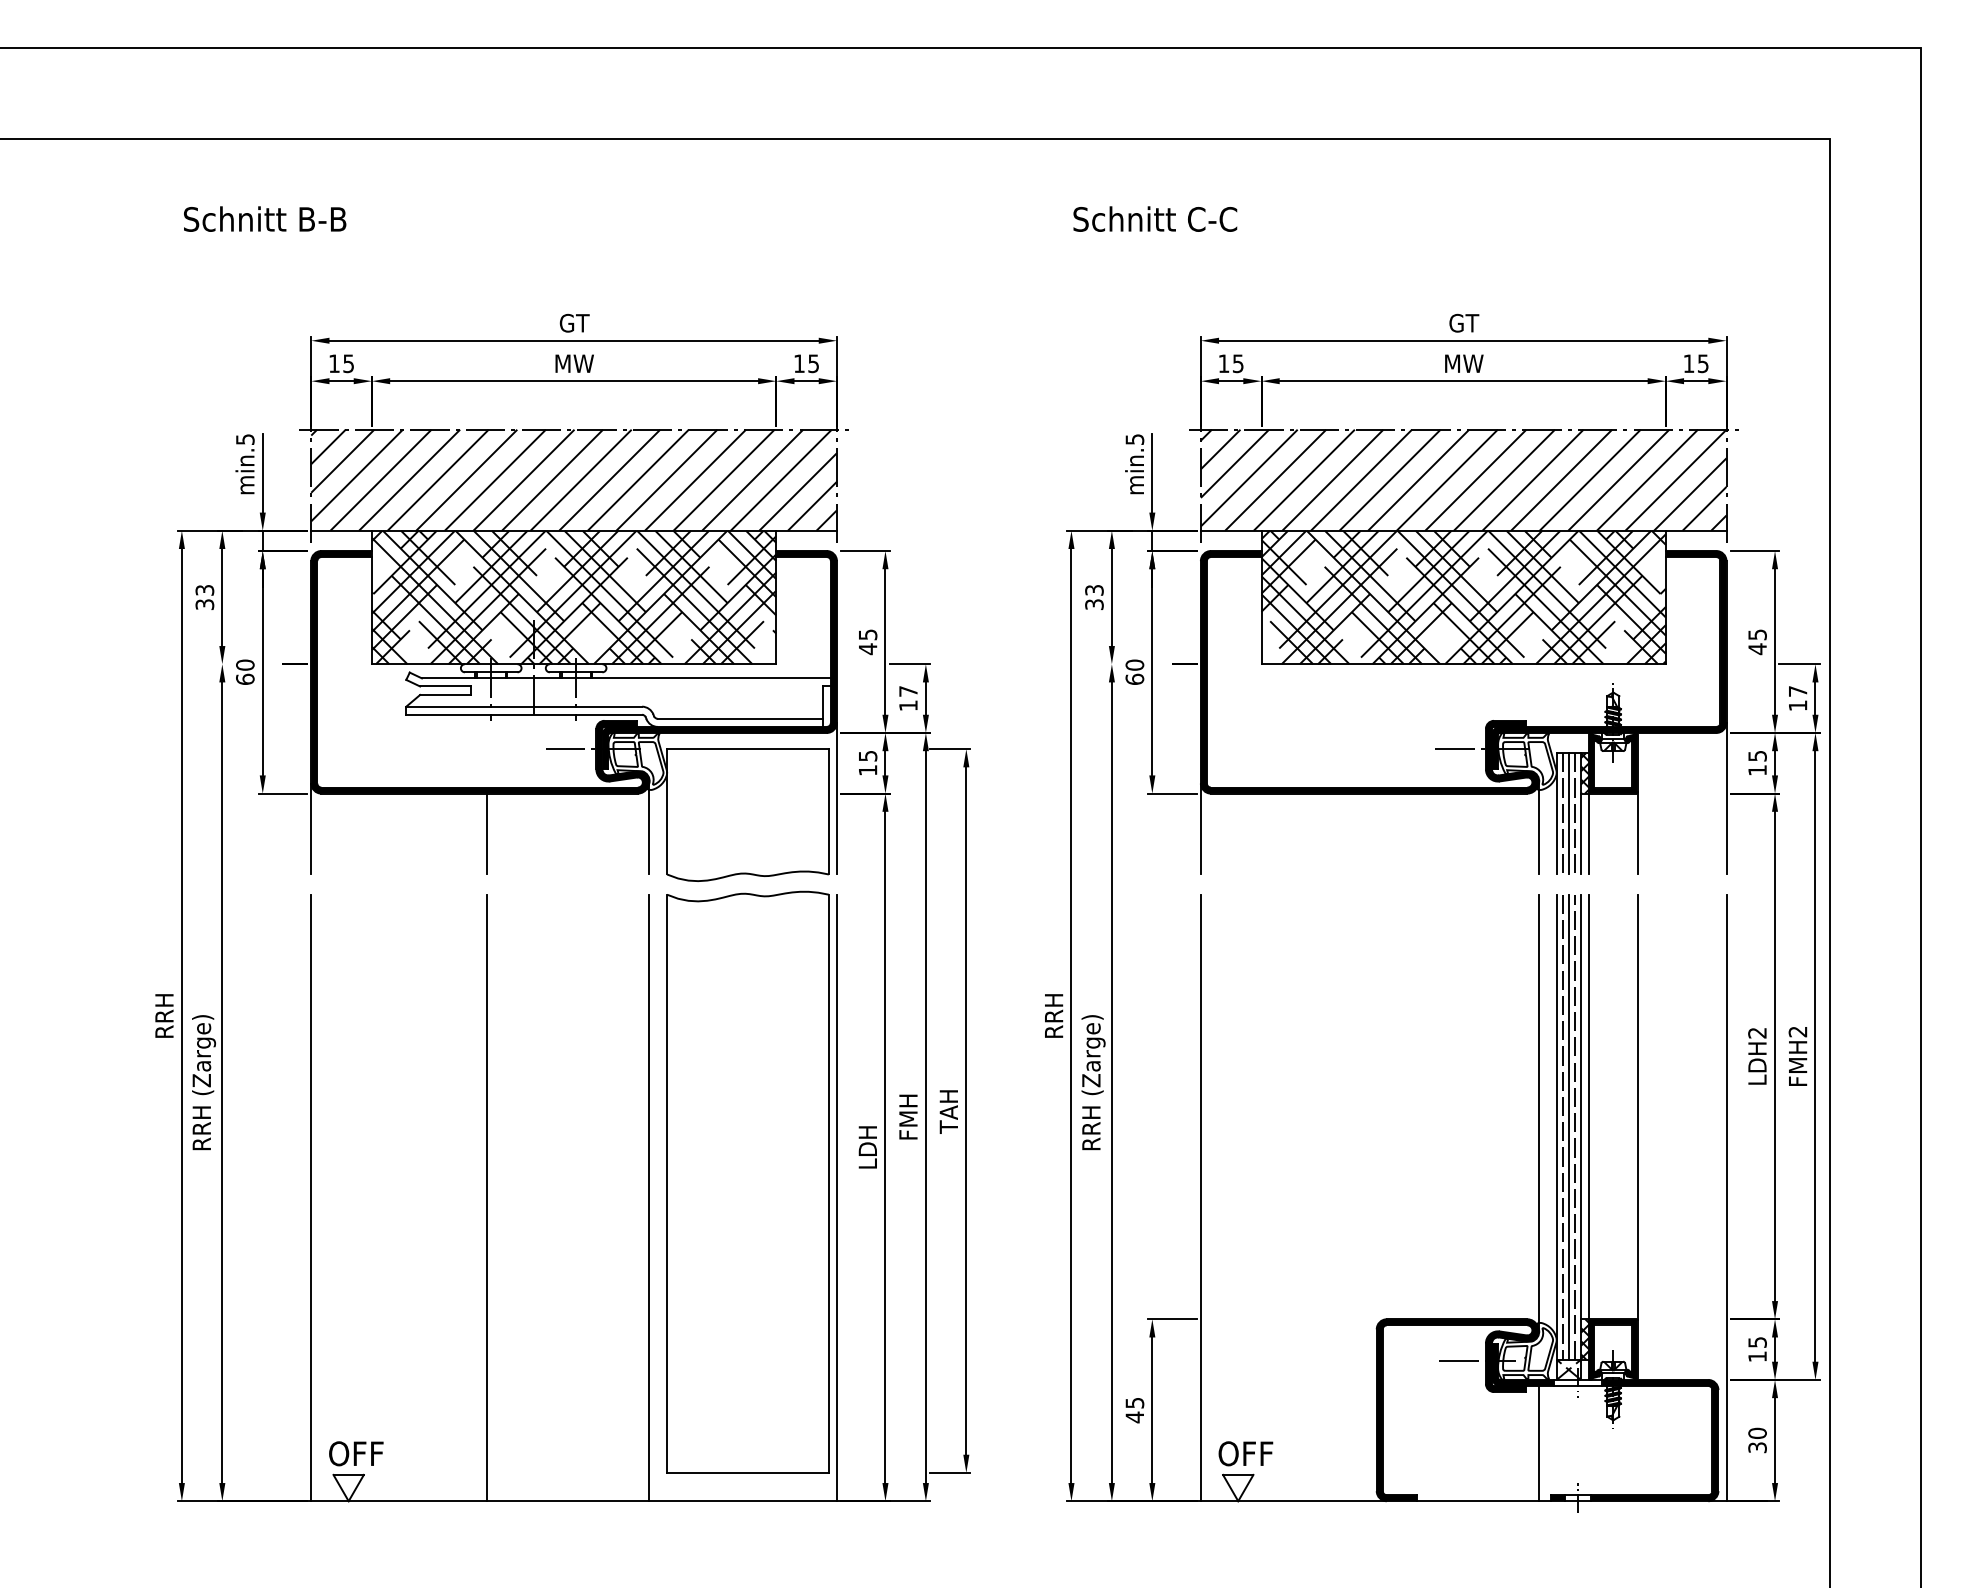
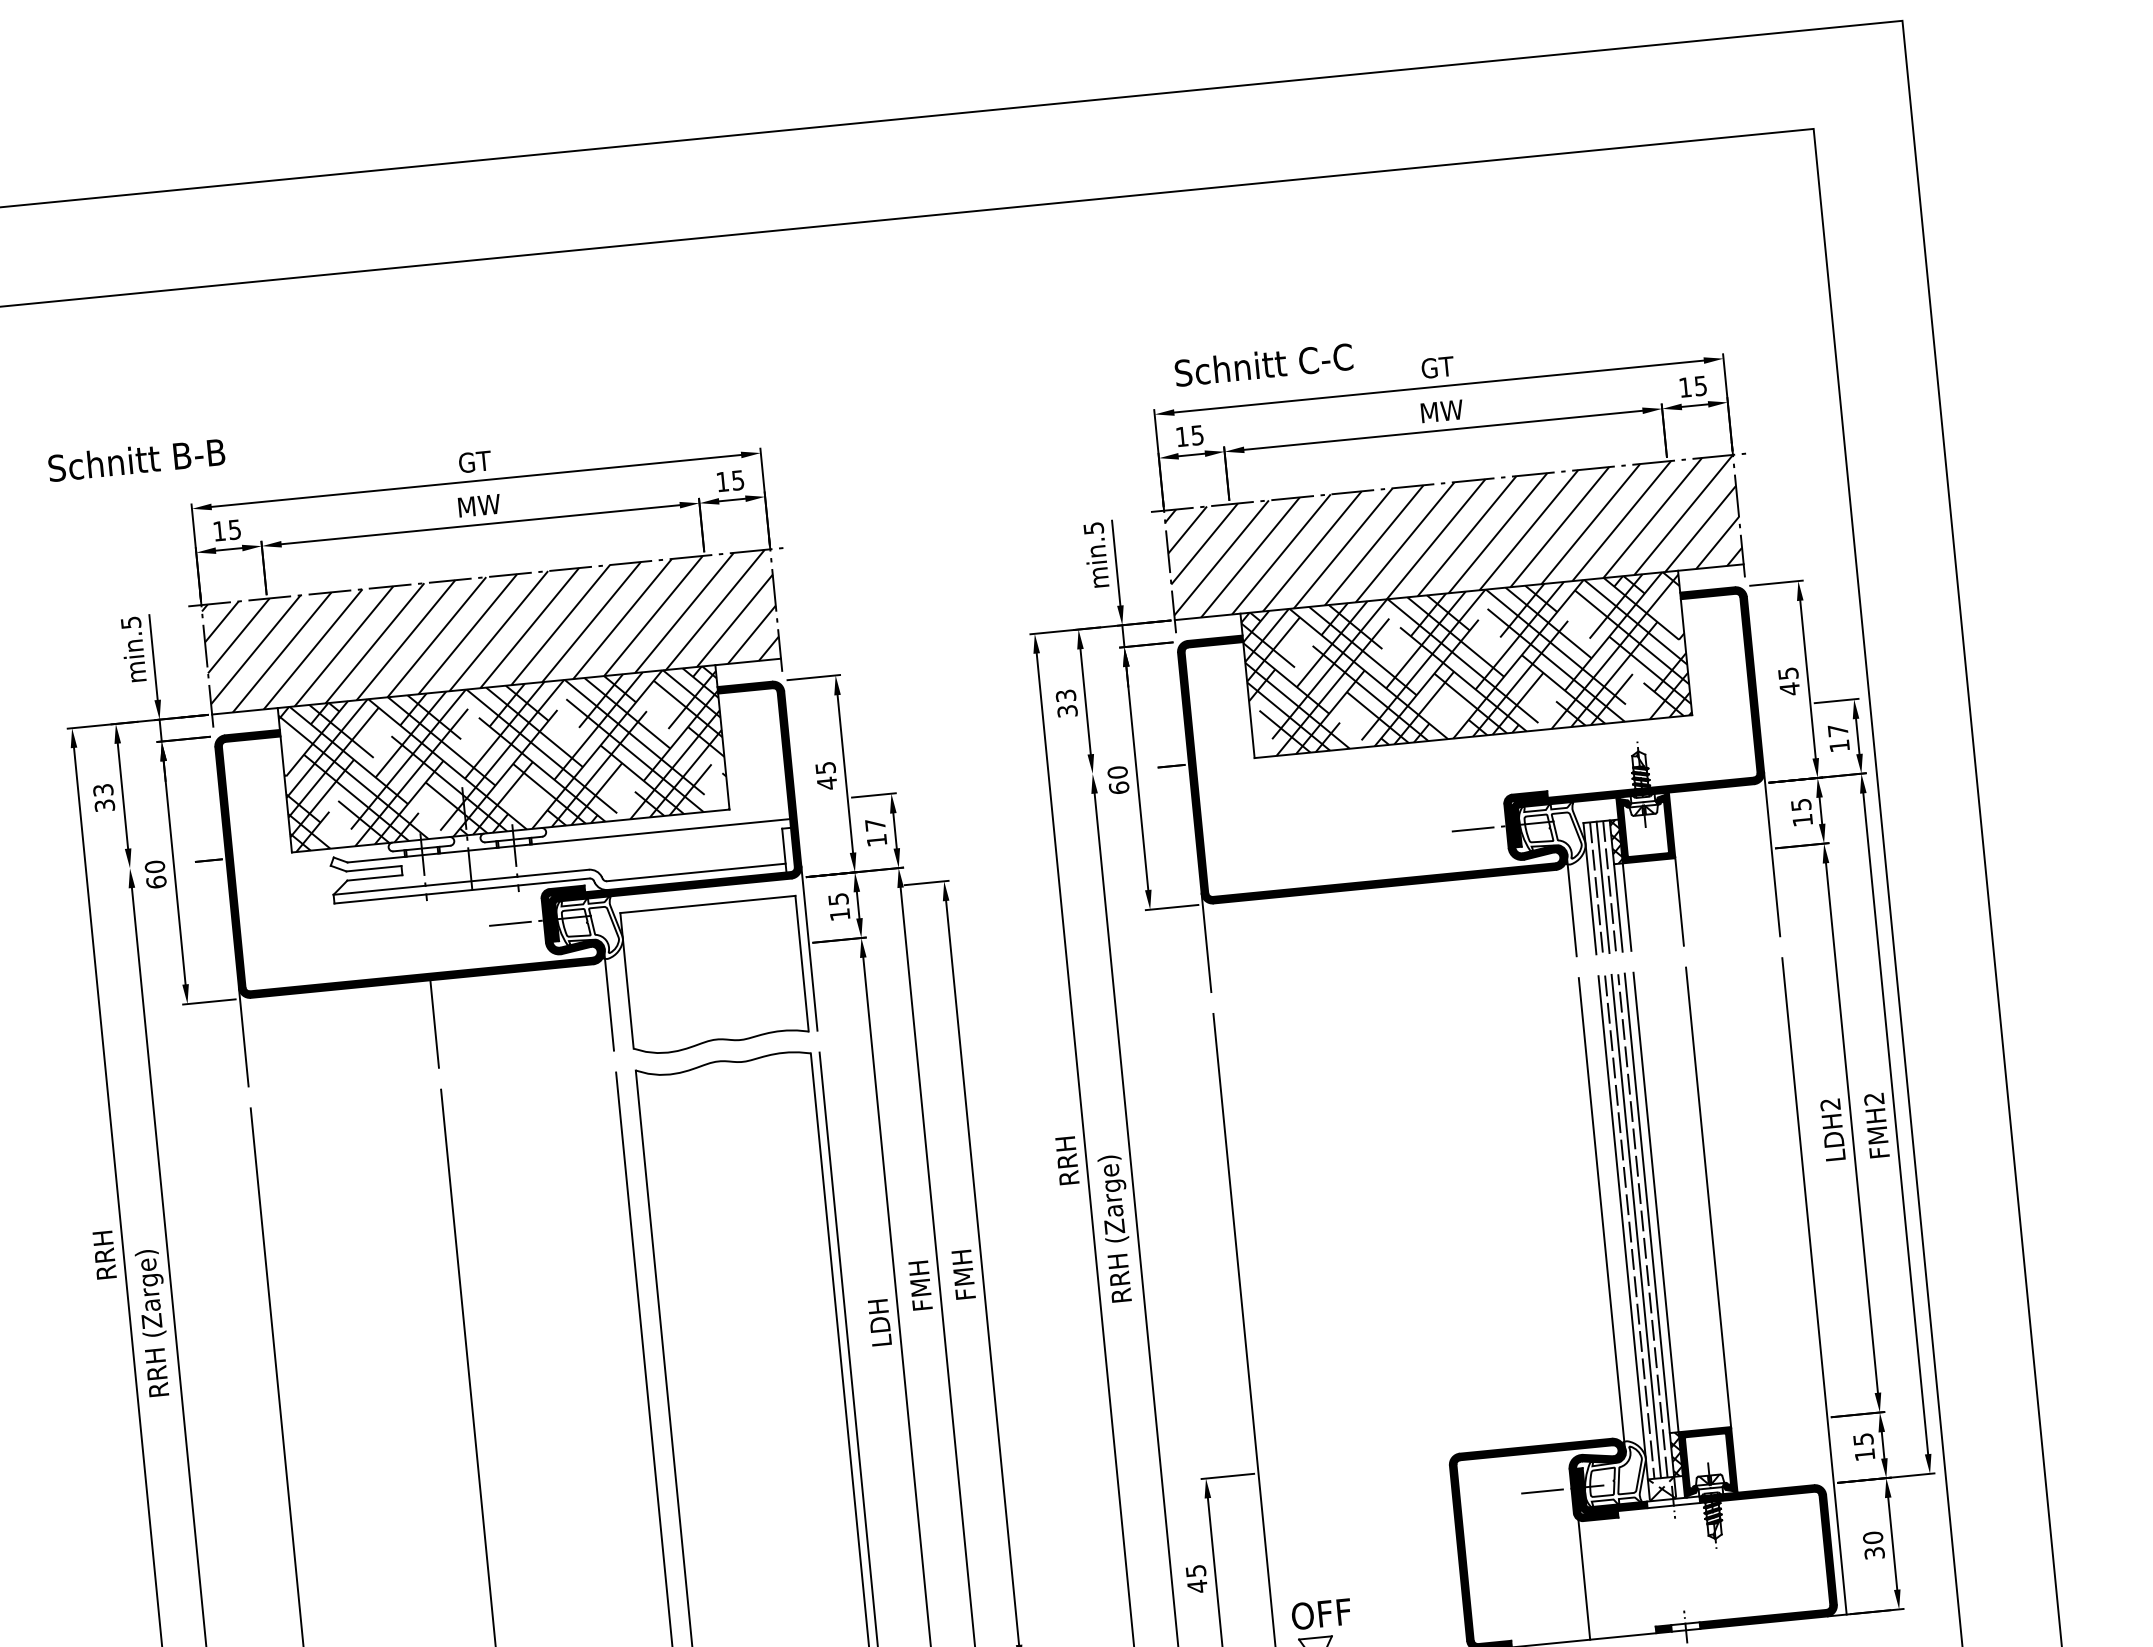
text: (265, 218) -> (137, 459), moved
text: (1155, 218) -> (1264, 364), moved
text: (948, 1110) -> (963, 1274), TAH -> FMH
line: (1538, 1443) -> (1584, 1577), moved

